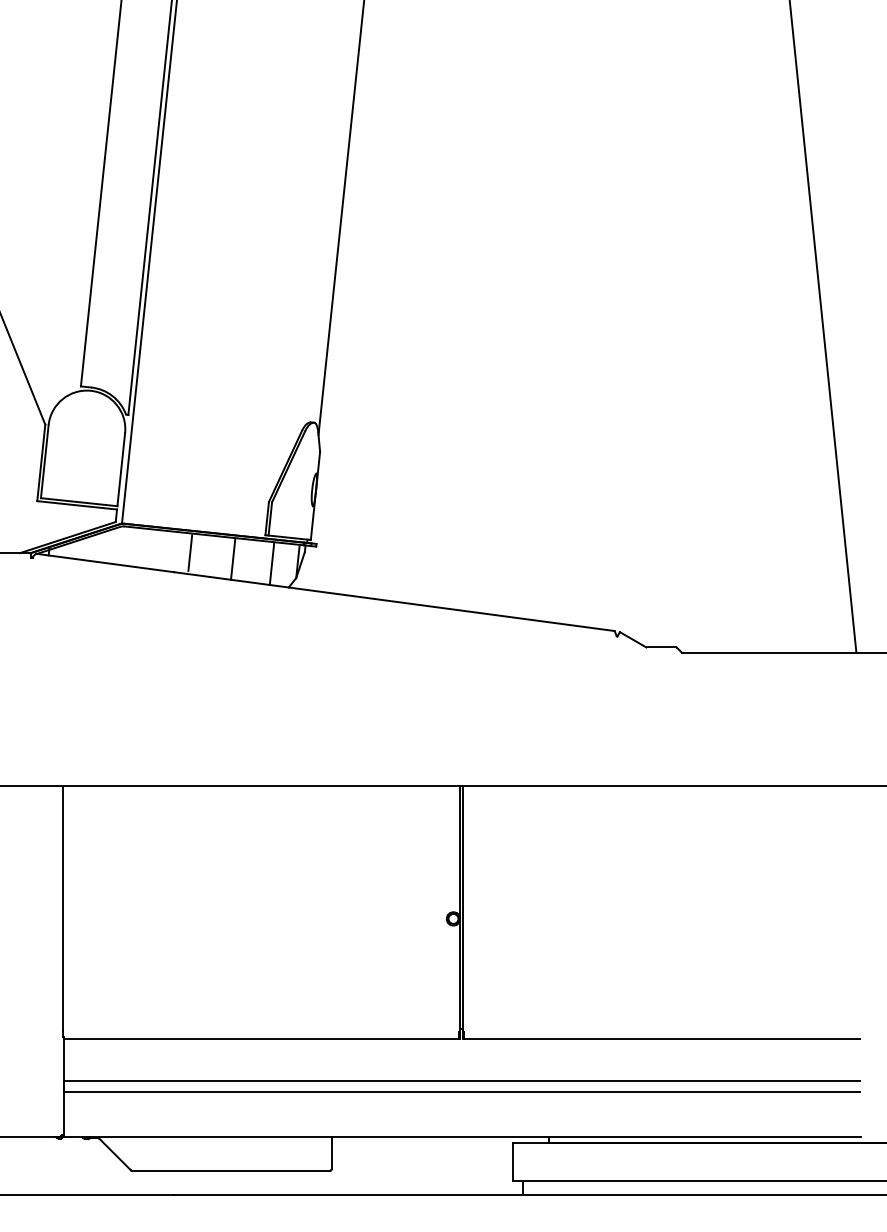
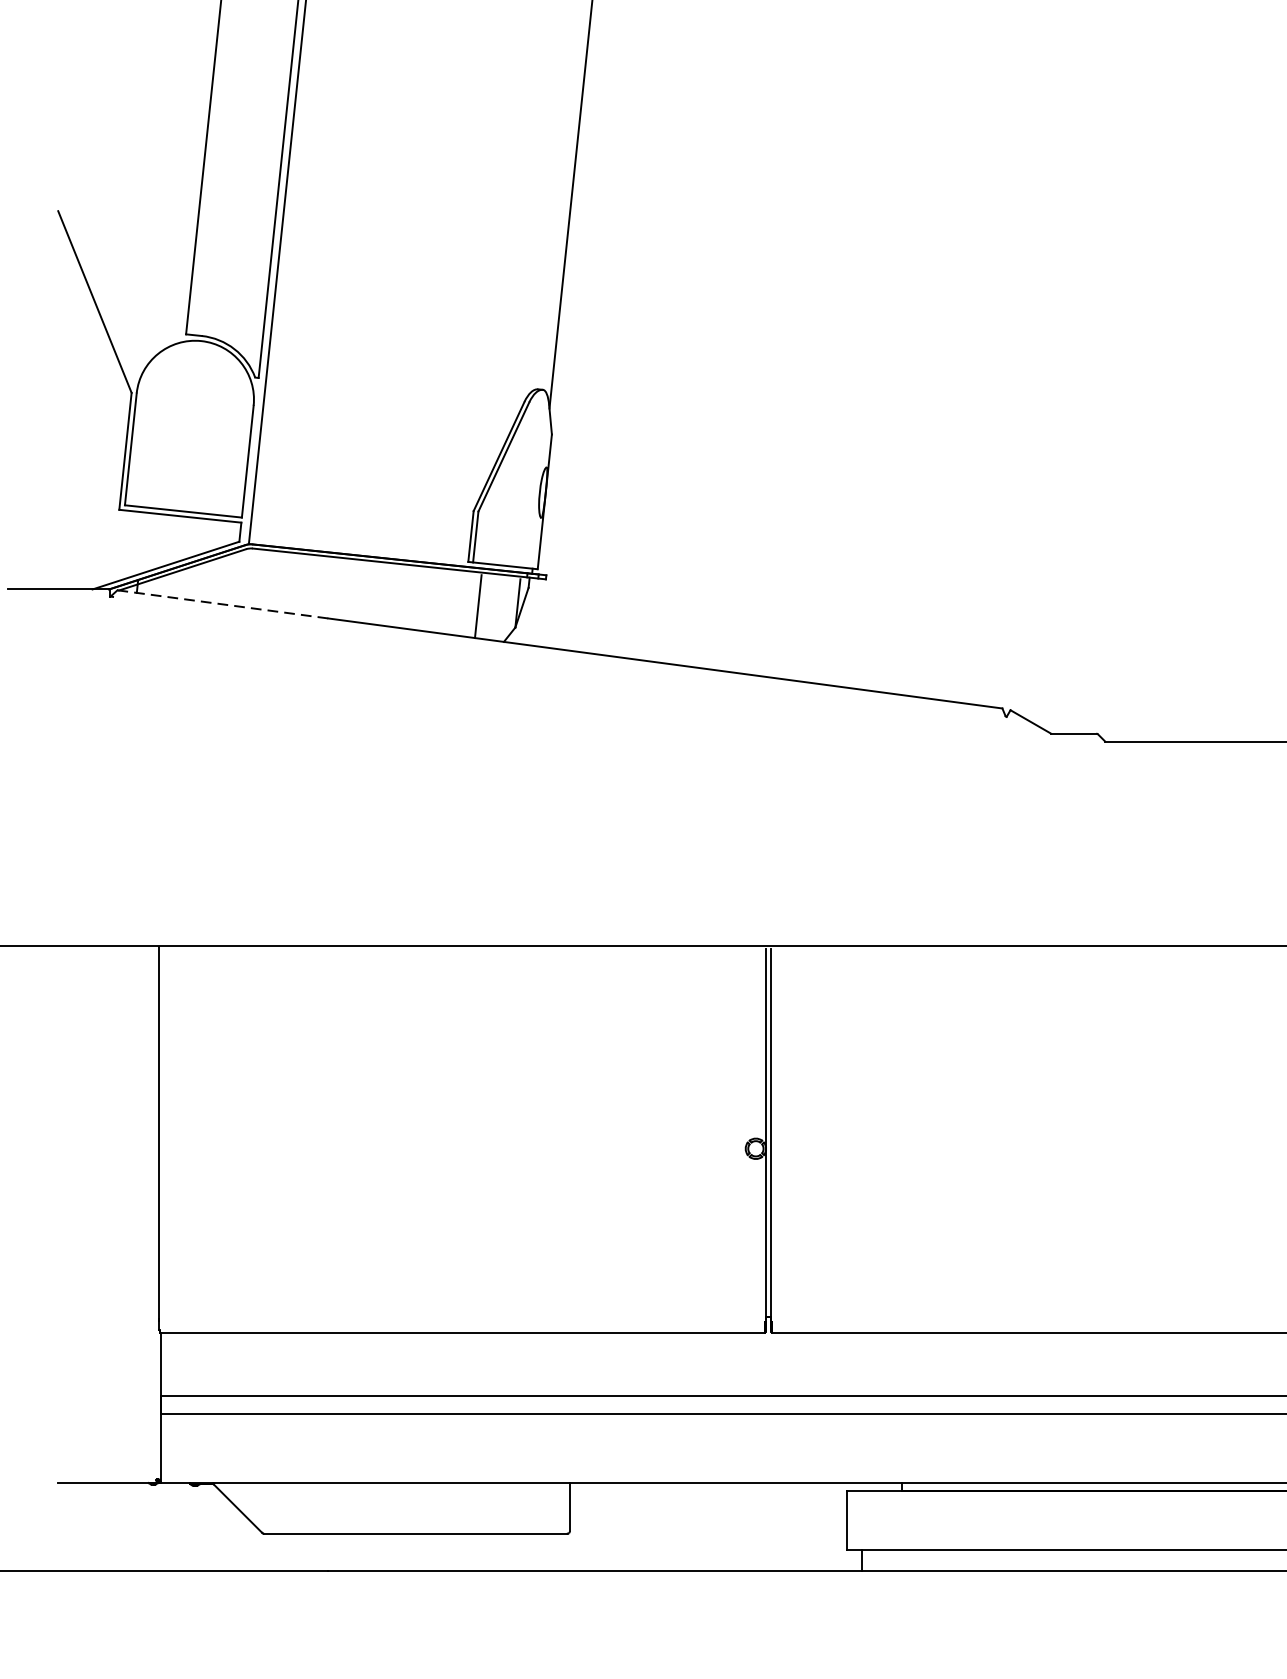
line: (190, 552) -> (353, 588), removed
line: (233, 559) -> (419, 599), removed
line: (105, 562) -> (223, 603), solid -> dashed

